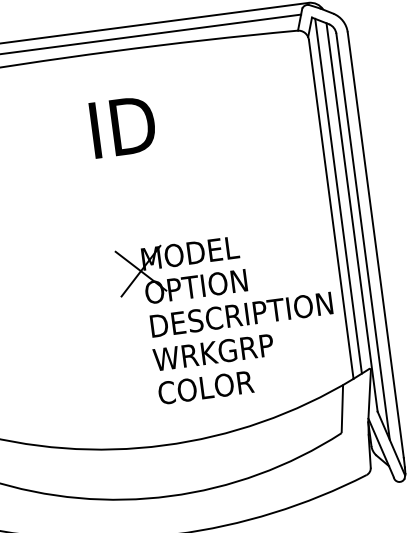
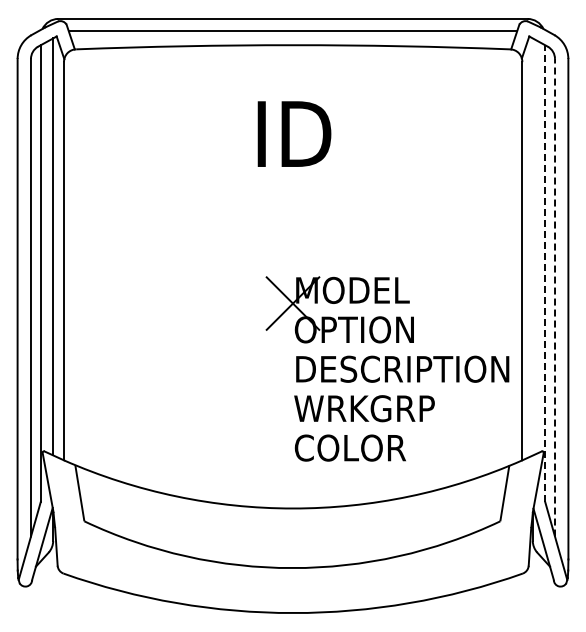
line: (338, 195) -> (532, 246), removed
line: (352, 217) -> (545, 273), solid -> dashed
line: (363, 236) -> (555, 297), solid -> dashed

